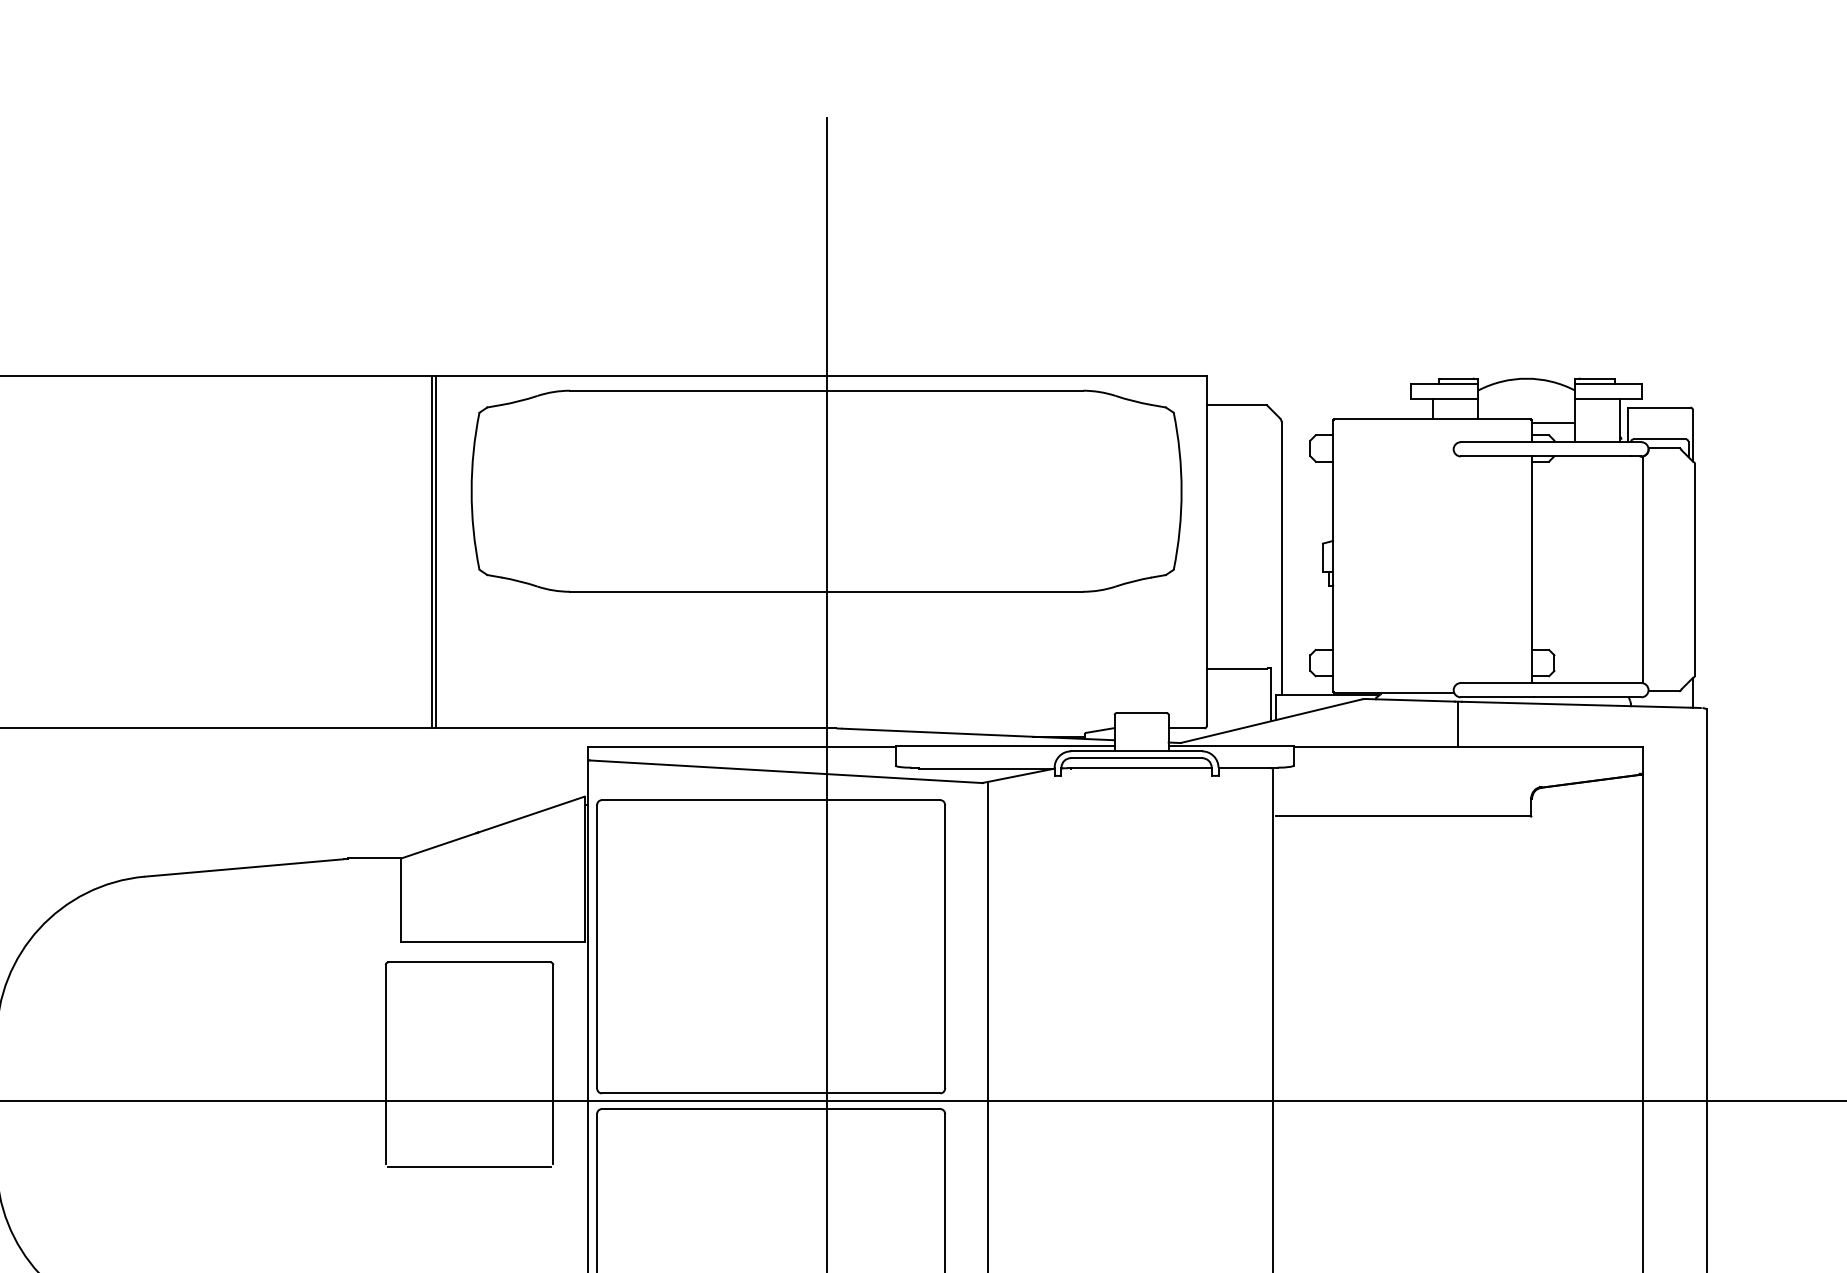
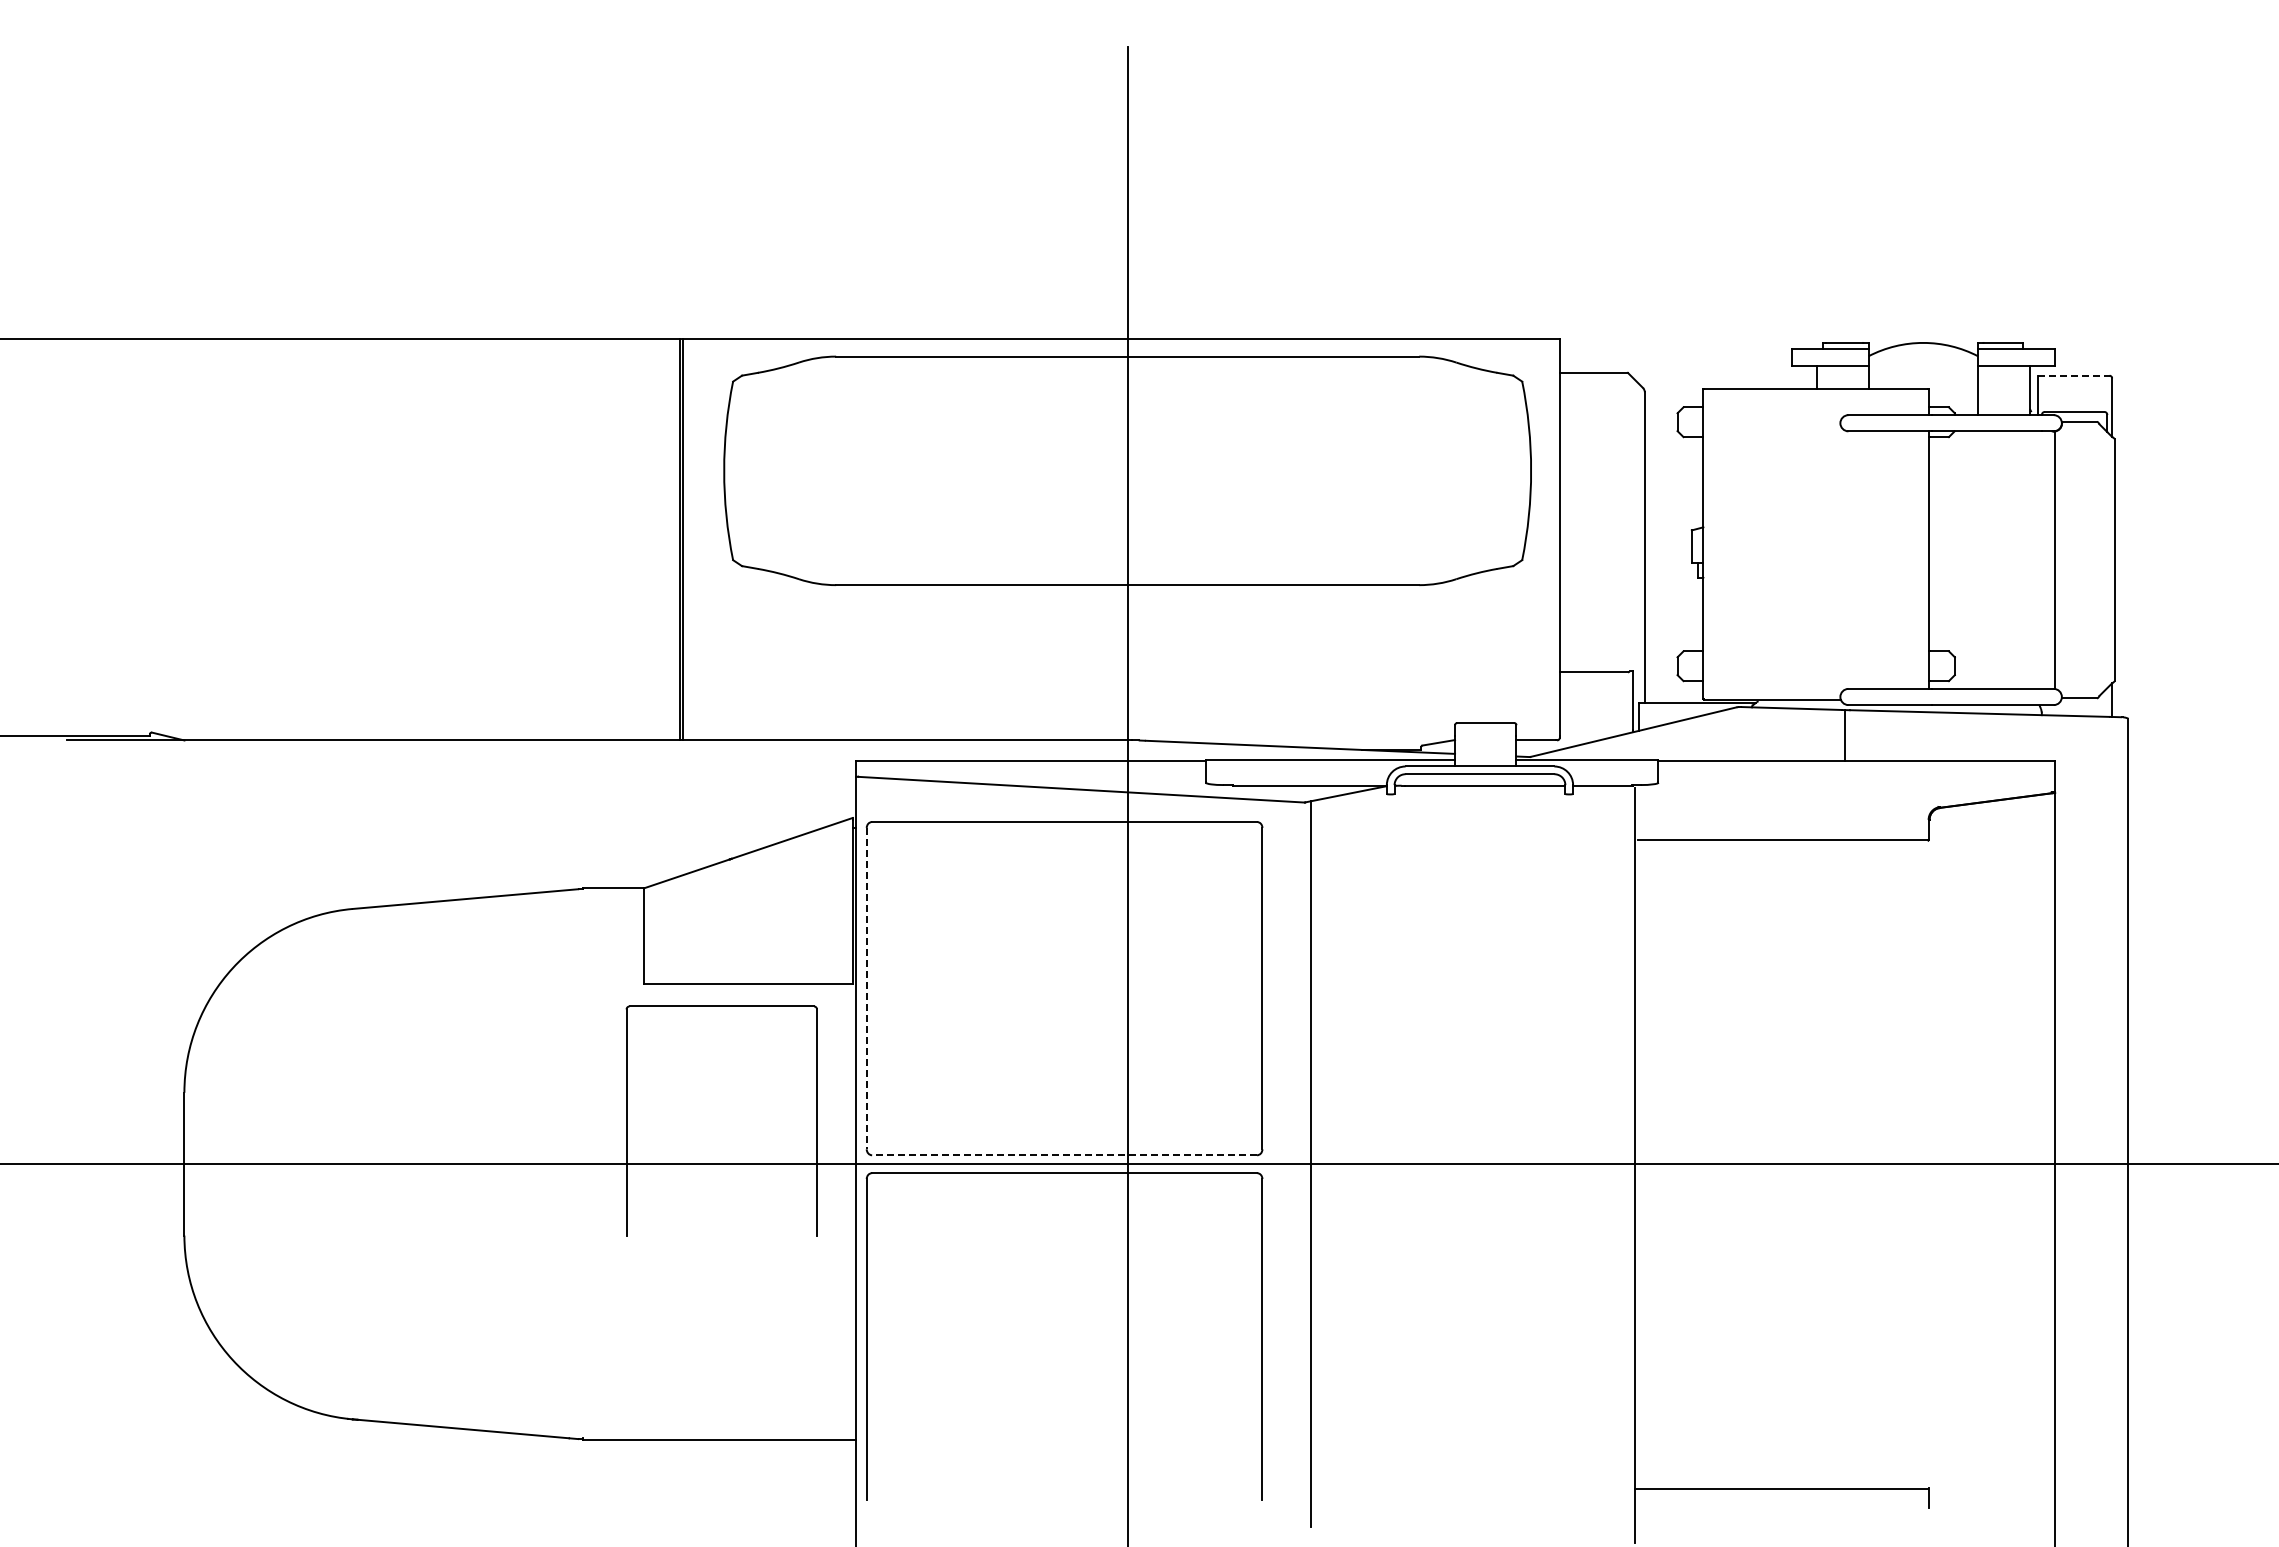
line: (1658, 407) -> (2073, 375), solid -> dashed
line: (1553, 423) -> (1953, 393), removed
line: (596, 946) -> (866, 988), solid -> dashed
line: (770, 1093) -> (1063, 1155), solid -> dashed
line: (469, 1166) -> (721, 1238), removed

